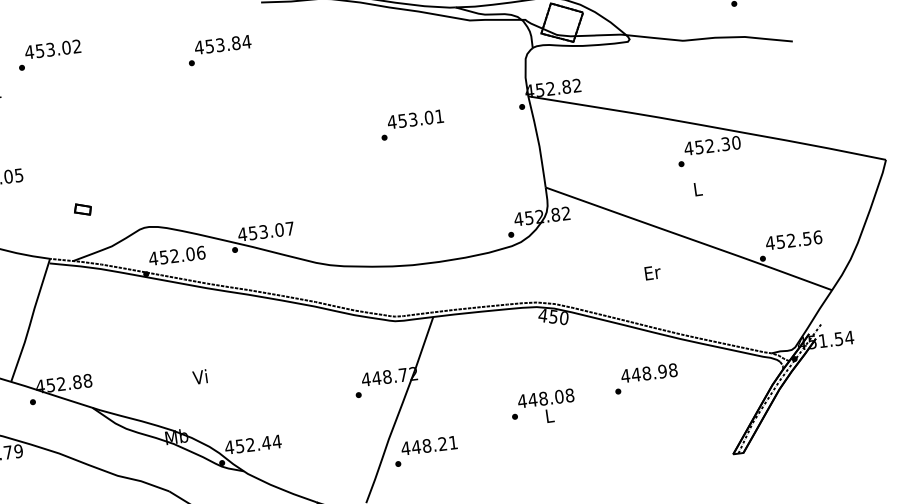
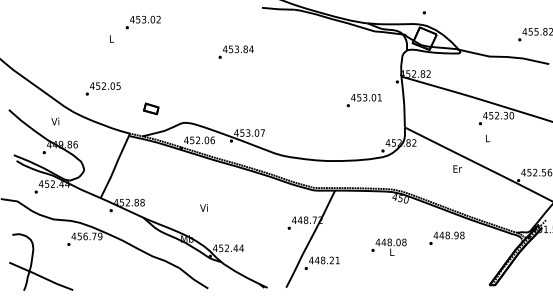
text: (218, 49) -> (235, 51), moved
text: (410, 125) -> (363, 100), moved
part: (81, 208) -> (150, 108), size x1.6
text: (652, 271) -> (457, 168), moved

